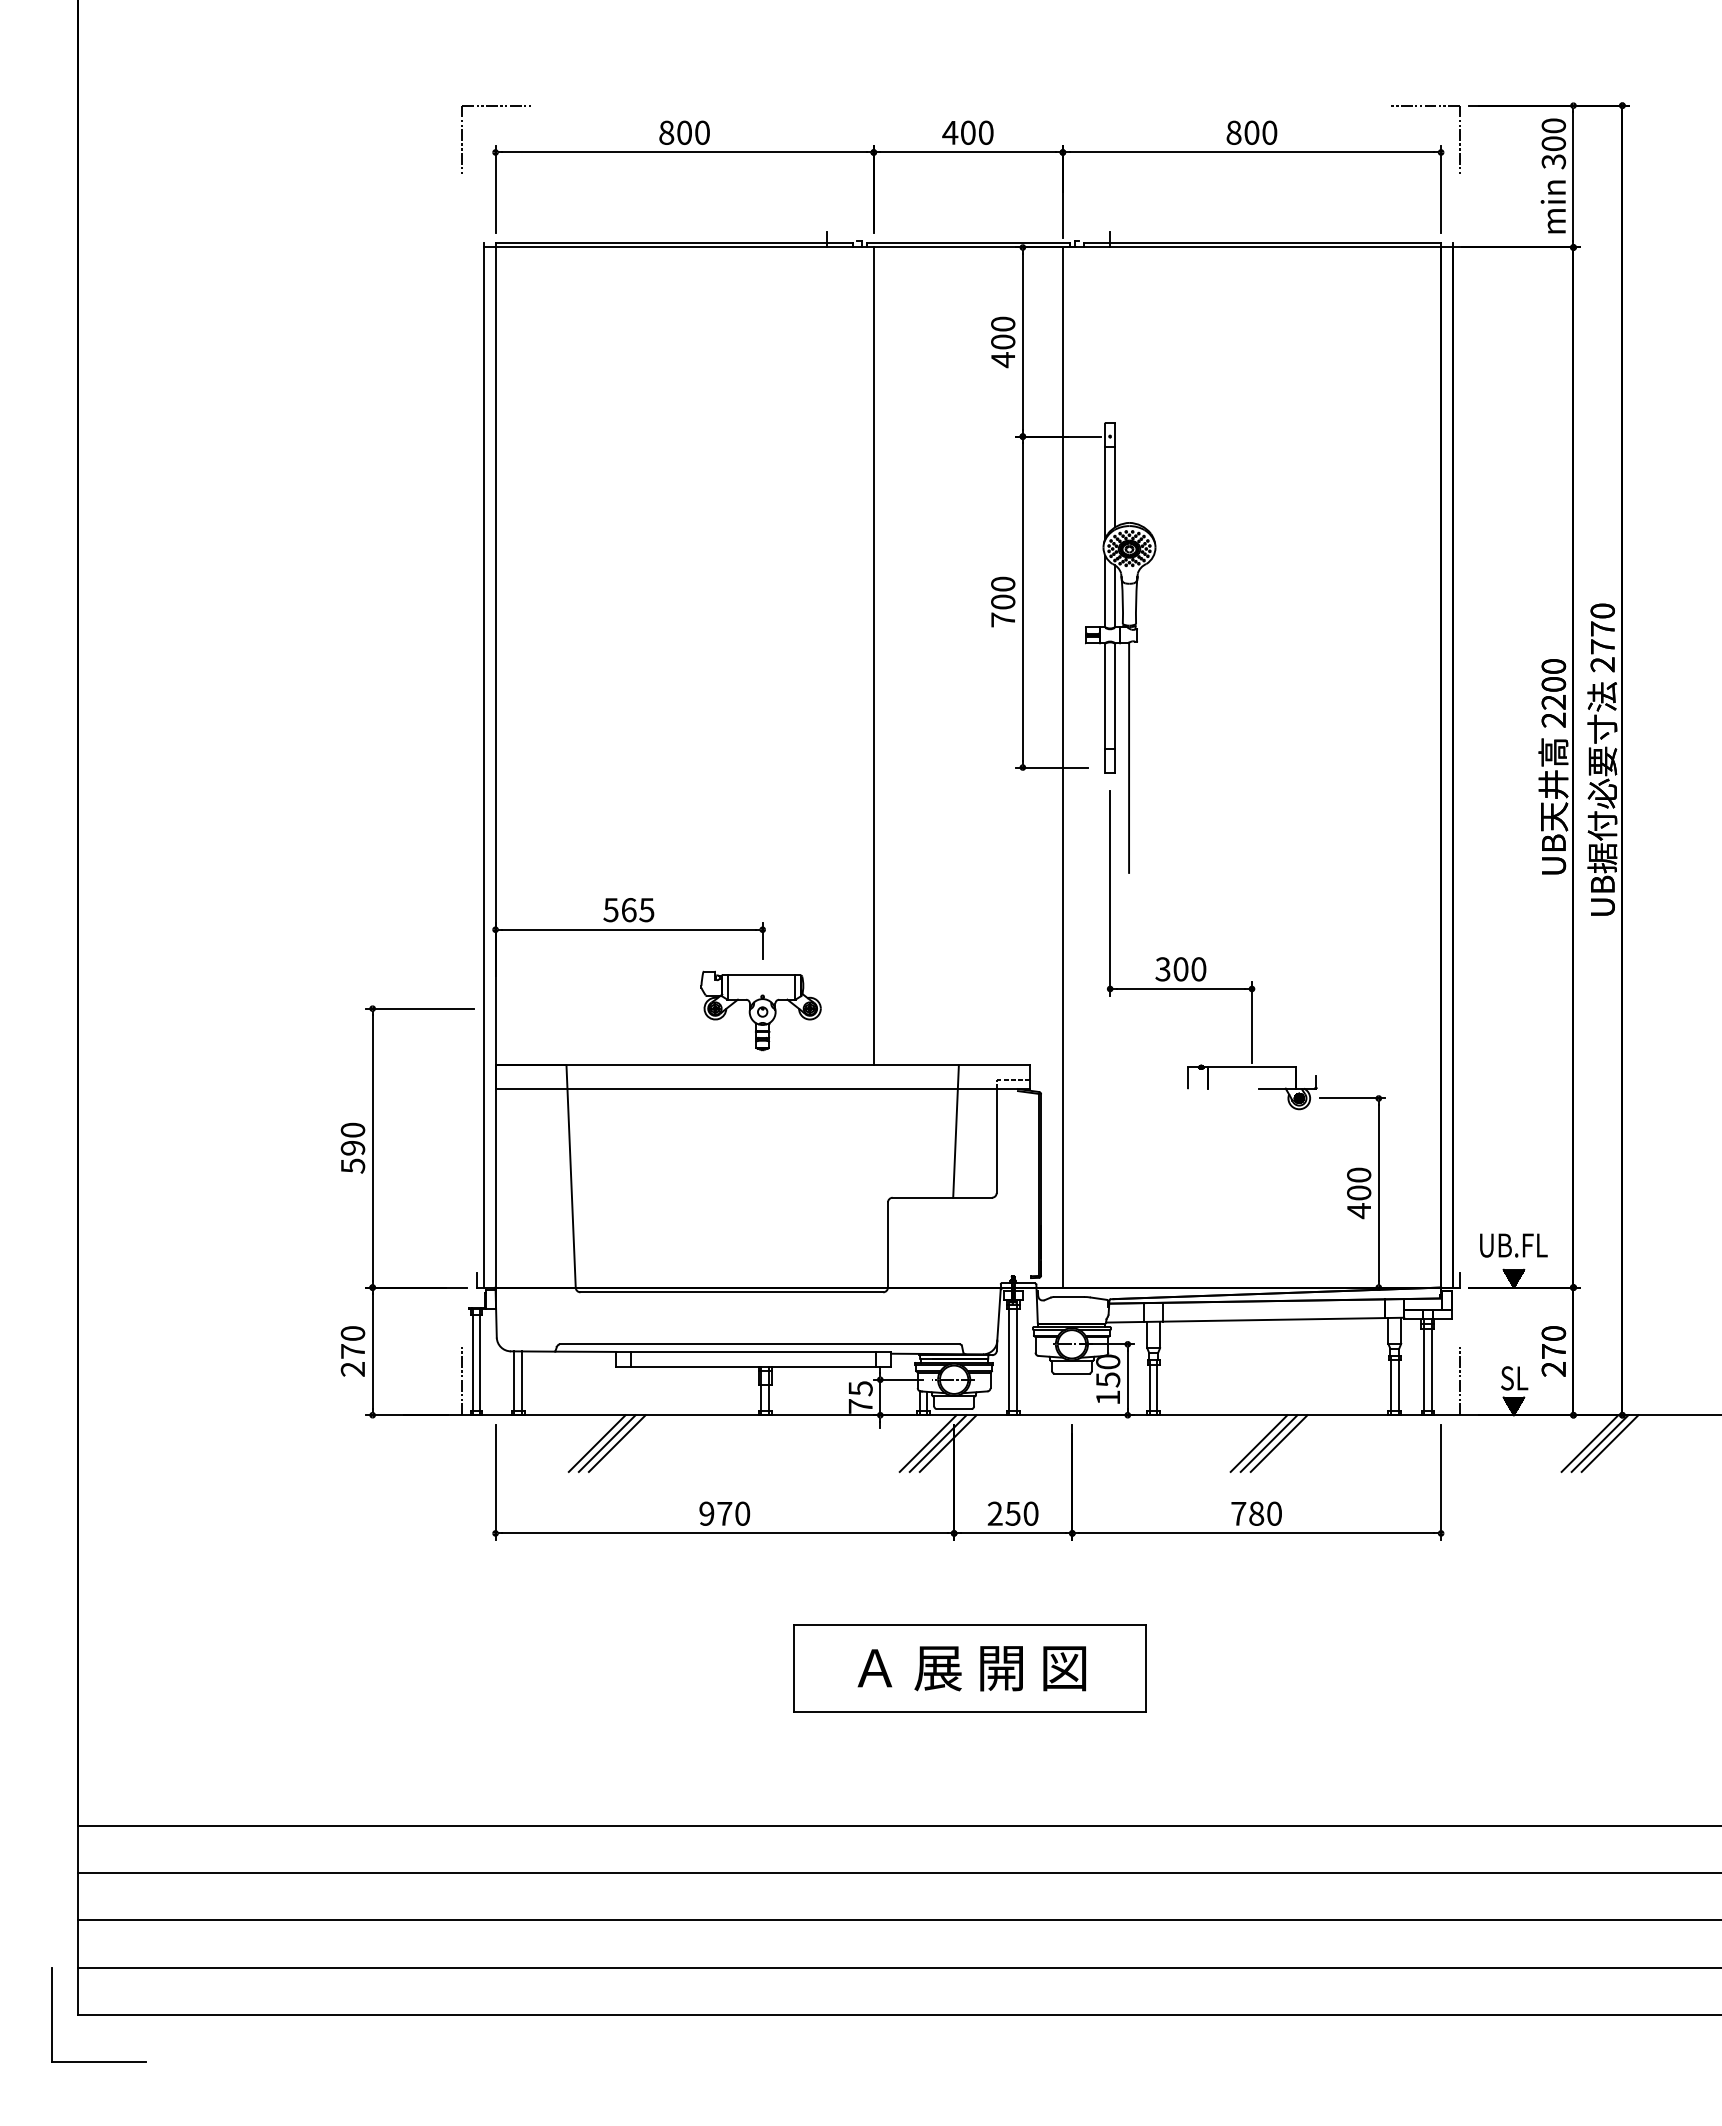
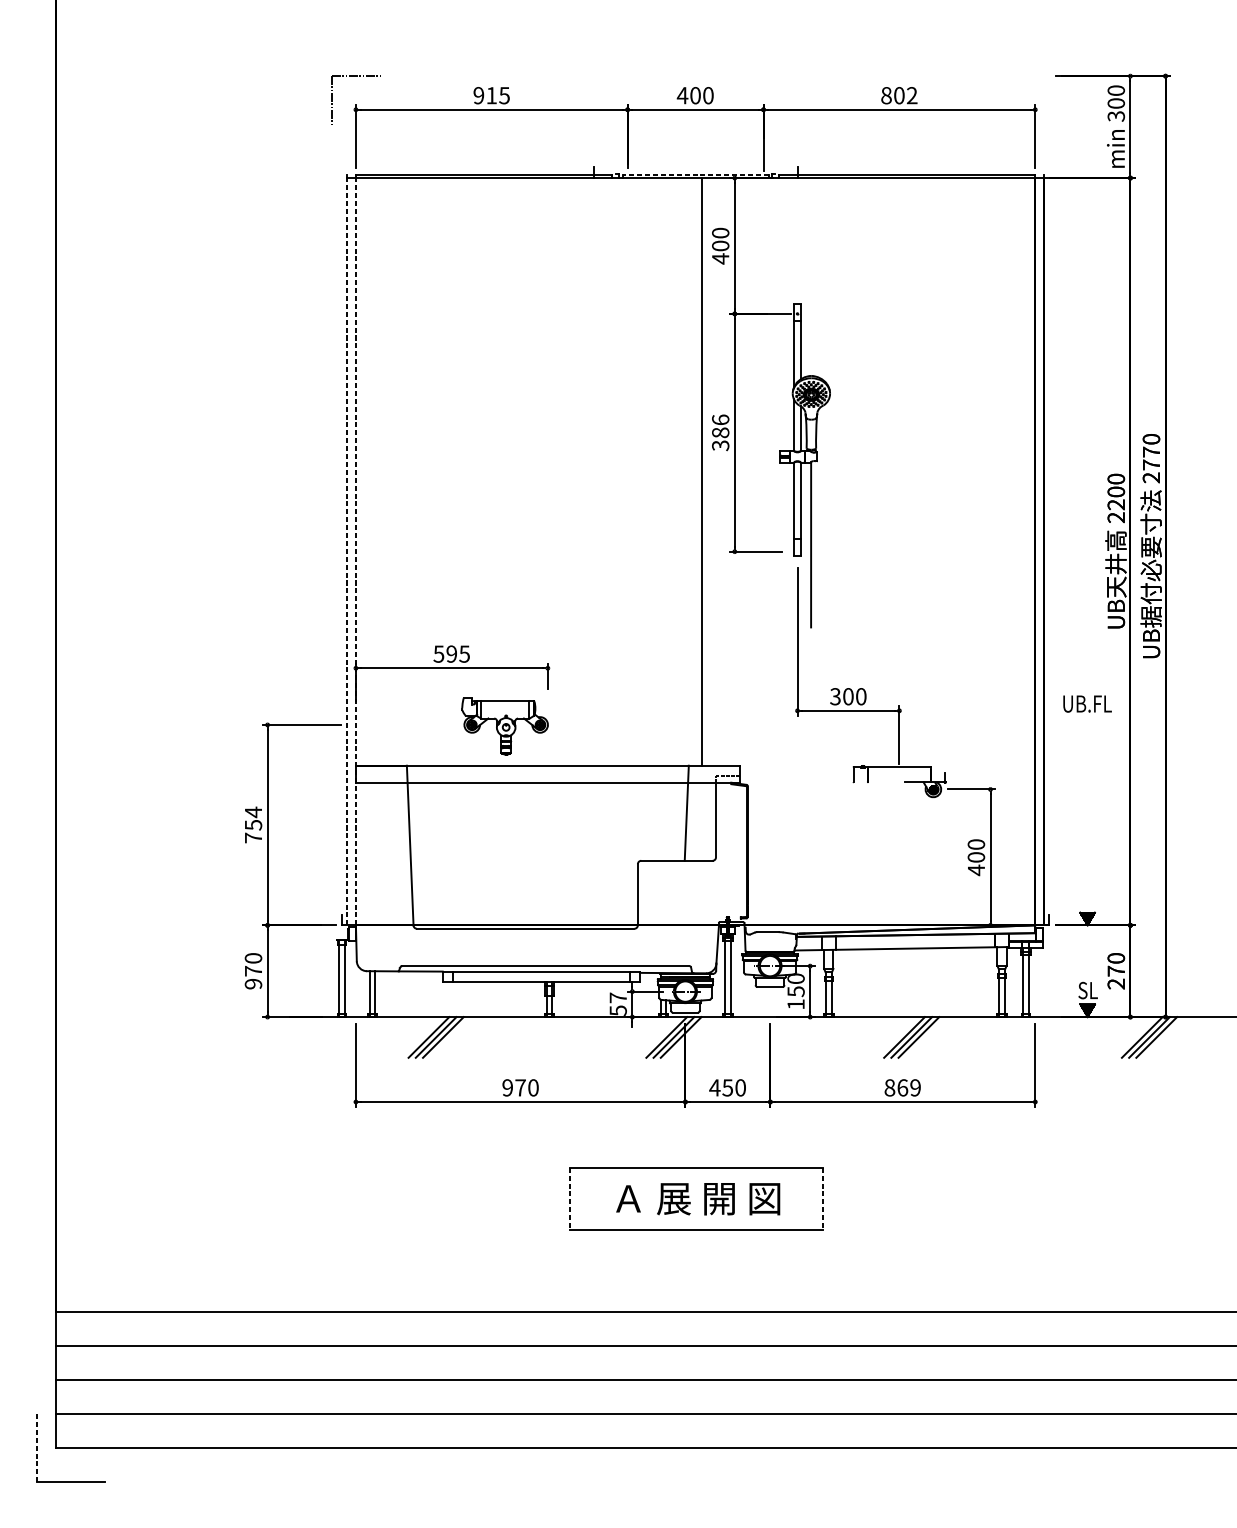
part: (1425, 106) -> (1024, 76), removed
text: (684, 132) -> (491, 95), 800 -> 915
text: (1269, 132) -> (912, 95), 800 -> 802
line: (968, 242) -> (695, 174), solid -> dashed
text: (1003, 601) -> (720, 432), 700 -> 386
line: (873, 656) -> (702, 471), moved
line: (483, 767) -> (347, 551), solid -> dashed
line: (495, 767) -> (355, 551), solid -> dashed
line: (1062, 767) -> (763, 551), removed
text: (628, 910) -> (451, 654), 565 -> 595
part: (760, 1010) -> (504, 726), moved
text: (352, 1147) -> (253, 824), 590 -> 754
text: (1513, 1245) -> (1087, 704), moved
text: (353, 1369) -> (253, 984), 270 -> 970
line: (462, 1379) -> (332, 991), removed
line: (1460, 1379) -> (1049, 991), removed
text: (860, 1397) -> (618, 1004), 75 -> 57
text: (995, 1513) -> (715, 1087), 250 -> 450
text: (1256, 1513) -> (902, 1087), 780 -> 869
line: (793, 1668) -> (570, 1199), solid -> dashed
line: (1145, 1668) -> (822, 1199), solid -> dashed
line: (51, 2015) -> (36, 1448), solid -> dashed

